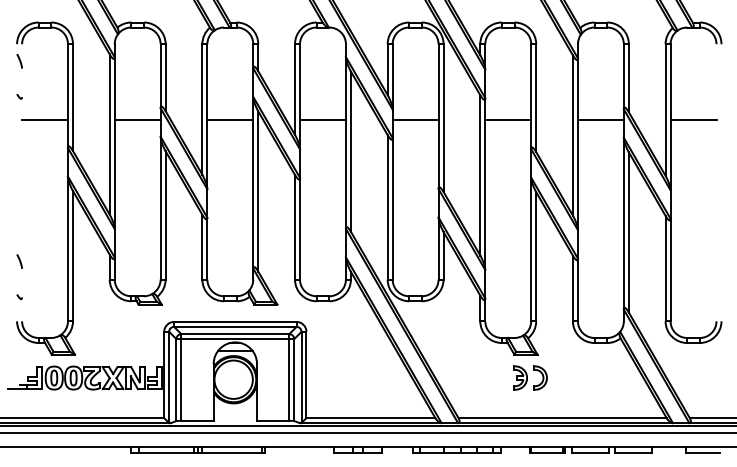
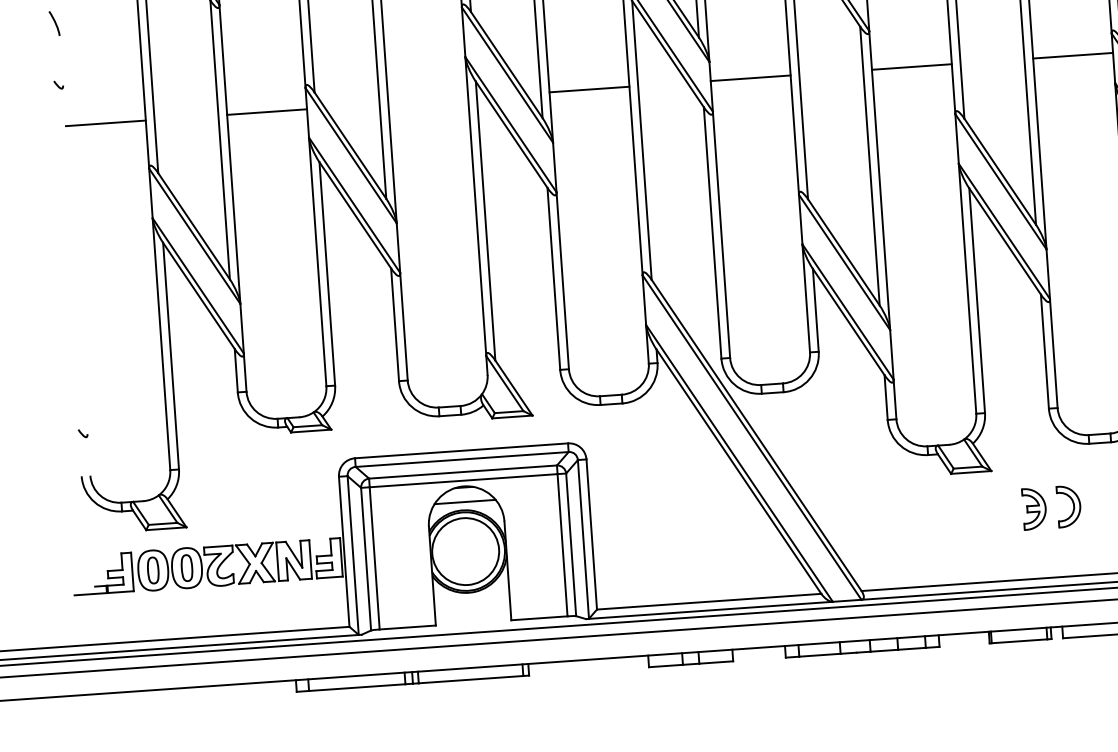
line: (230, 120) -> (428, 100), removed
line: (19, 261) -> (78, 371), removed
part: (530, 377) -> (1051, 506), moved

